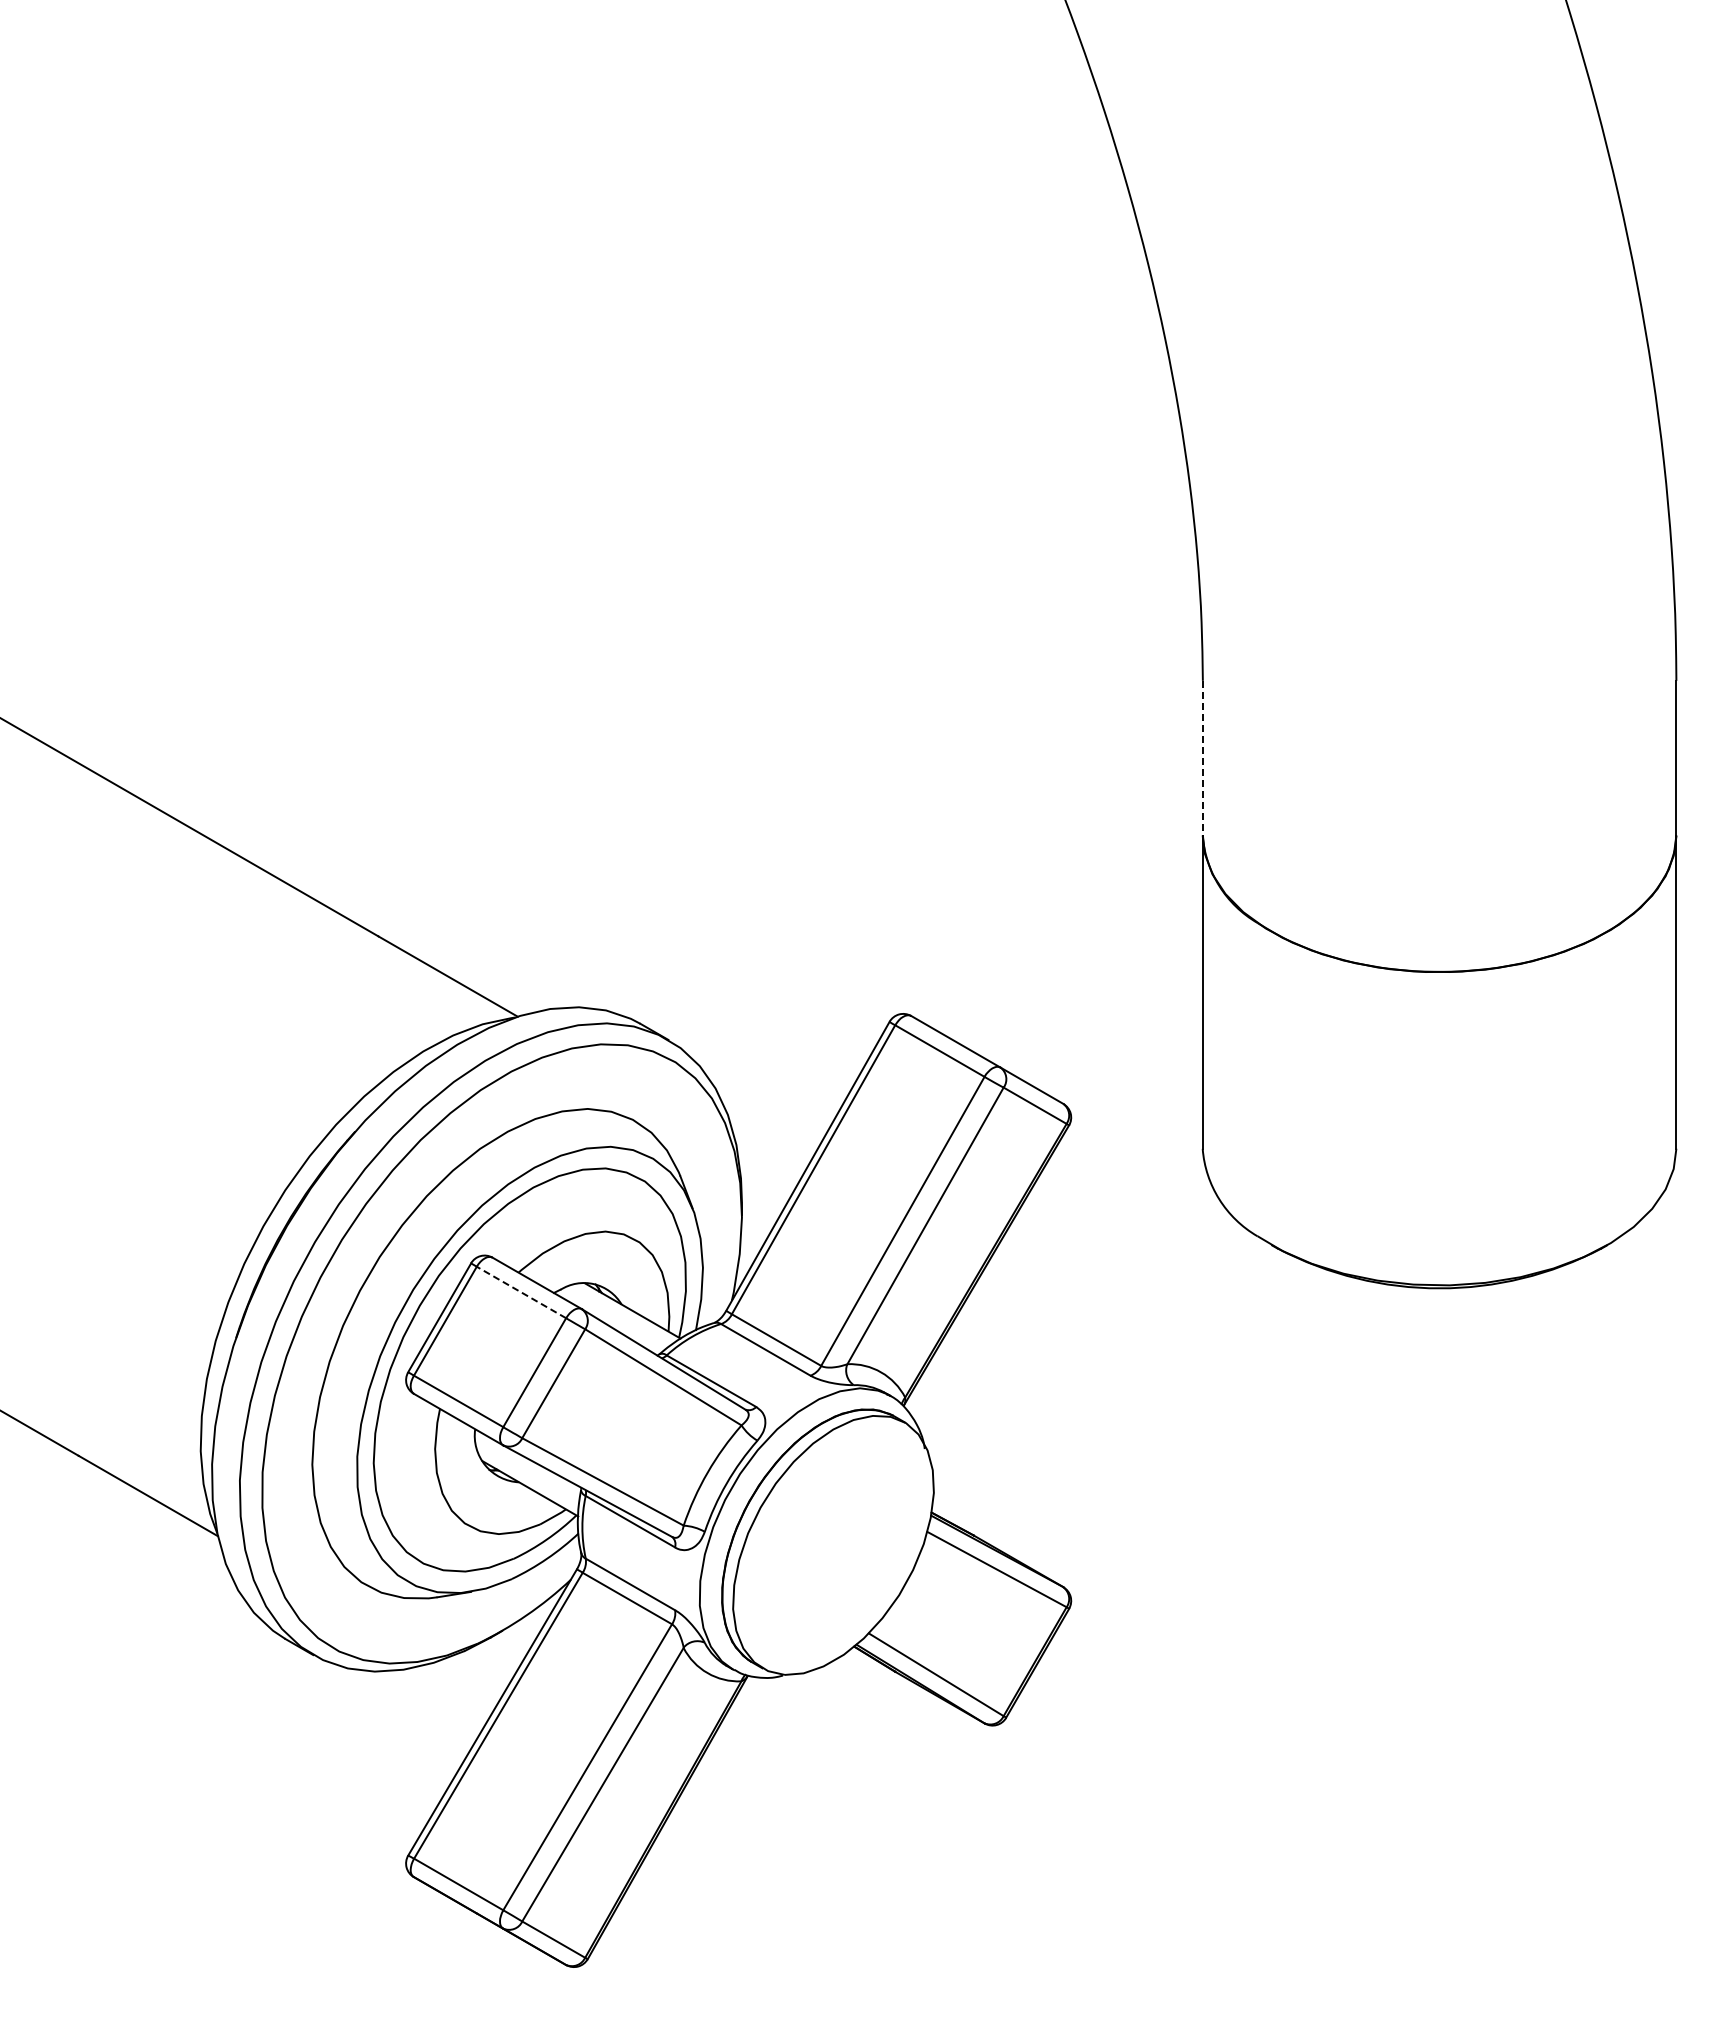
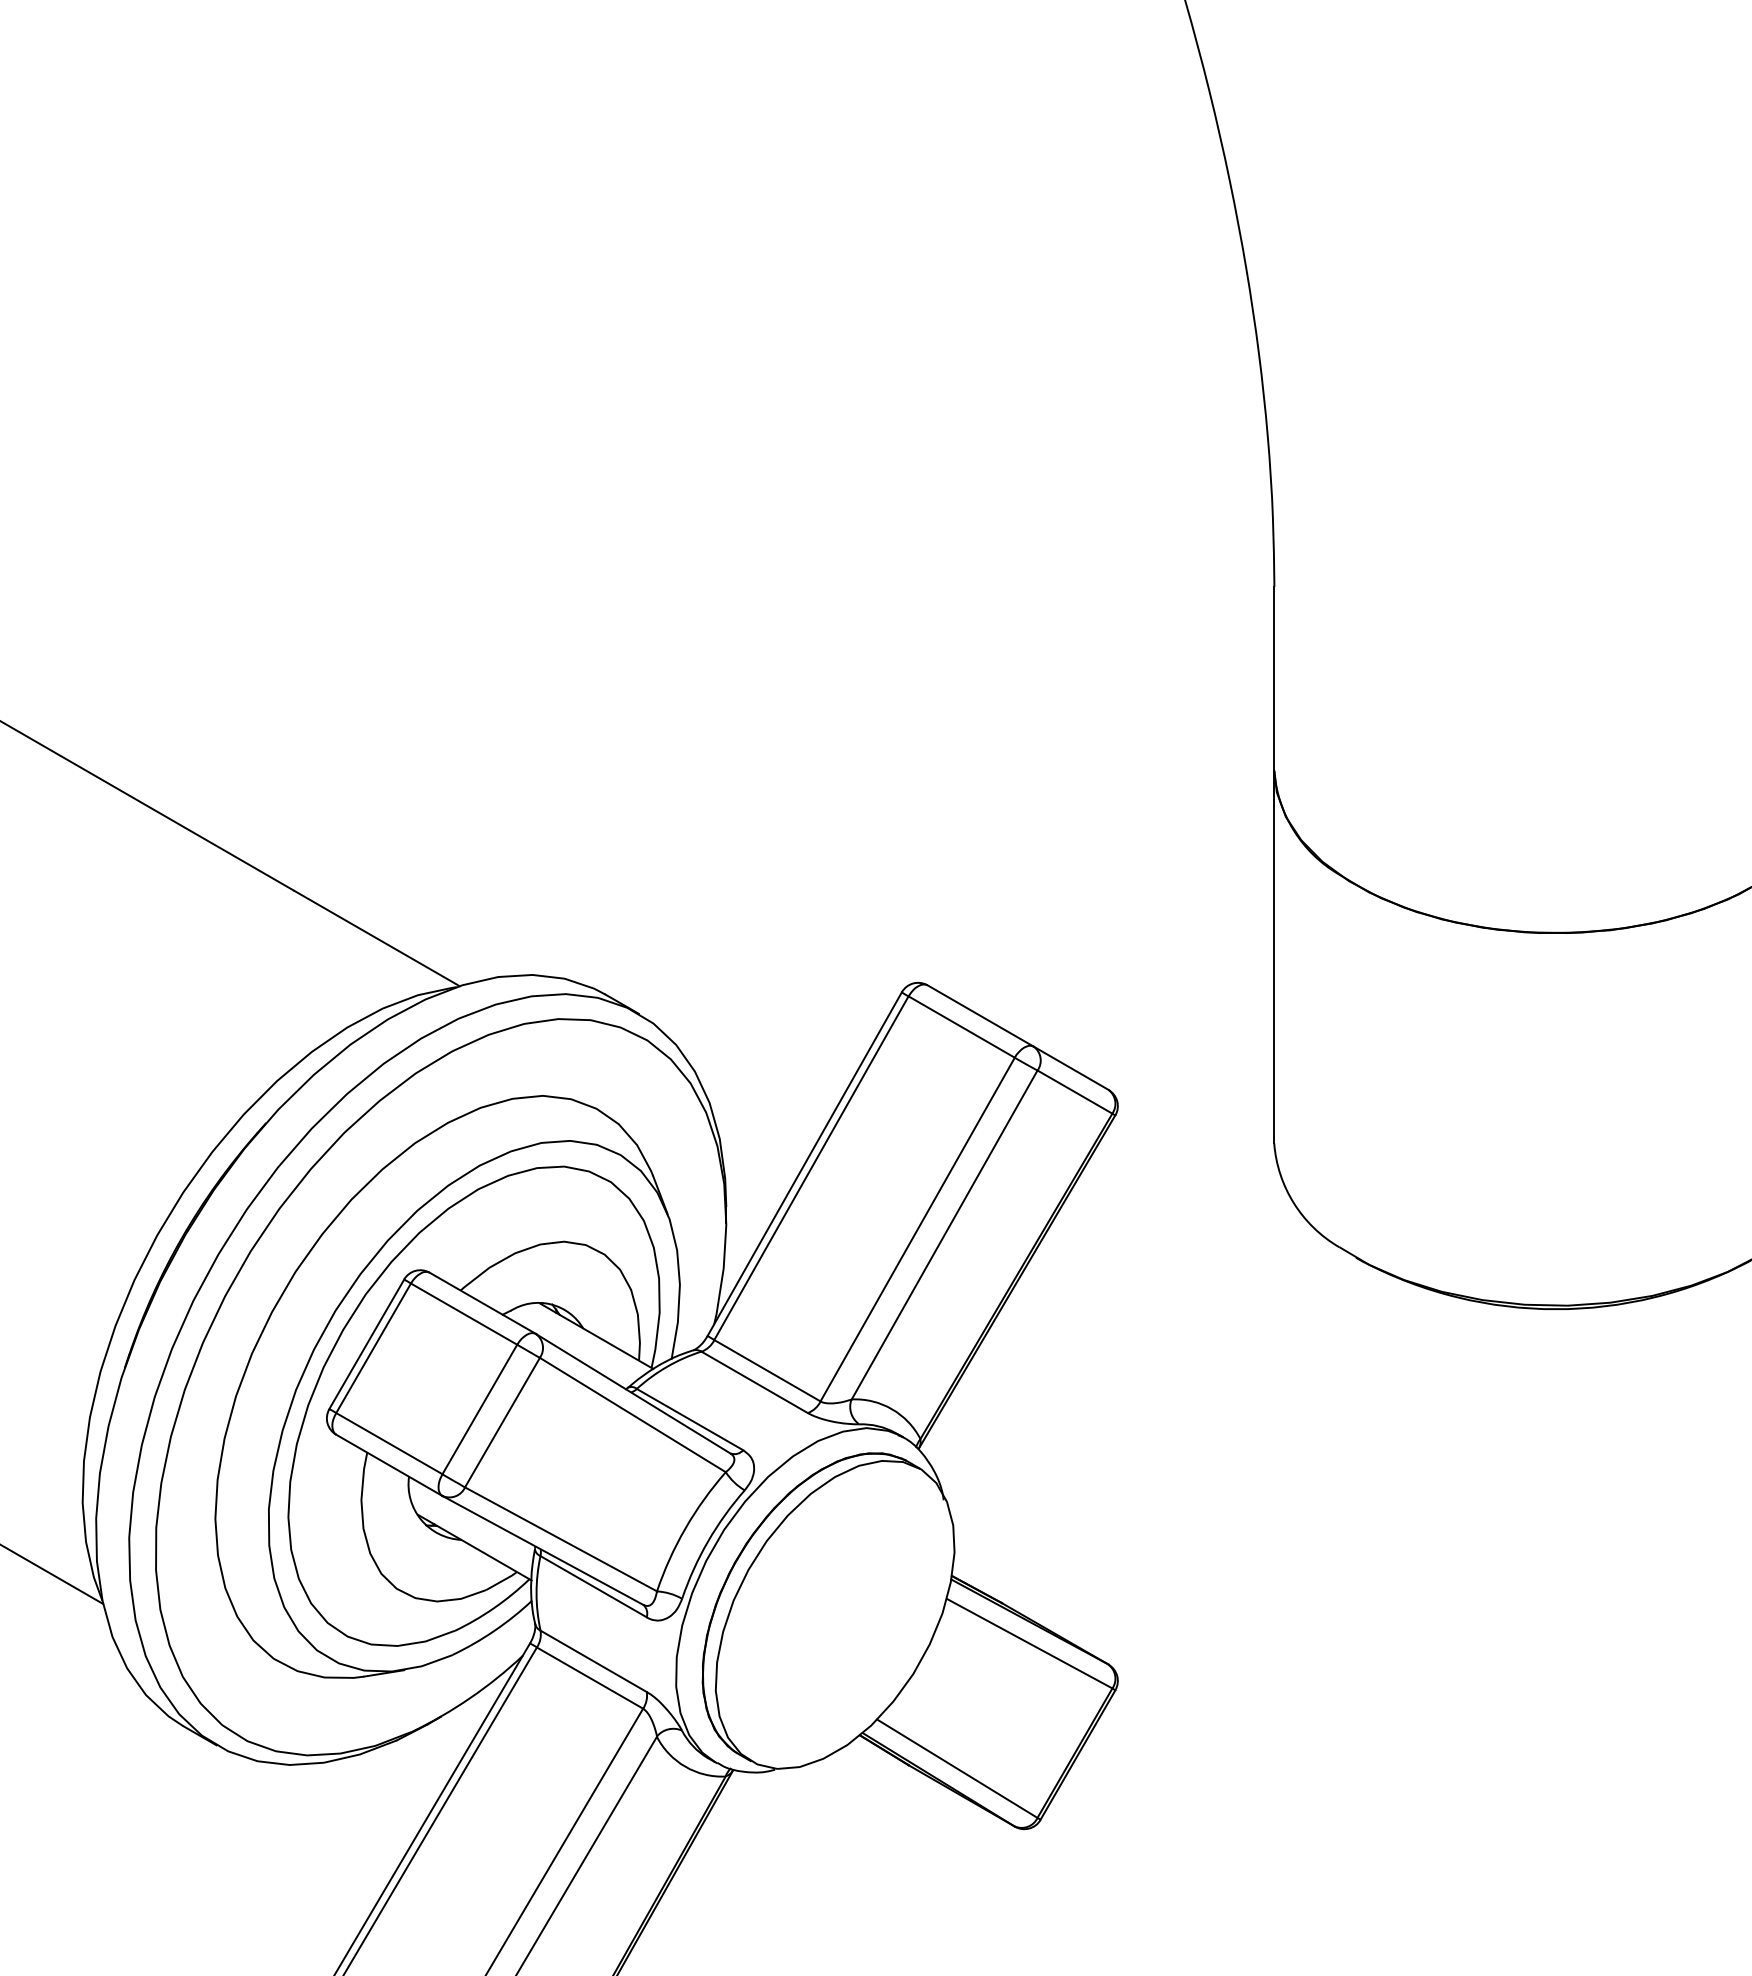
line: (1202, 758) -> (1273, 679), dashed -> solid
line: (521, 1292) -> (464, 1314), dashed -> solid

